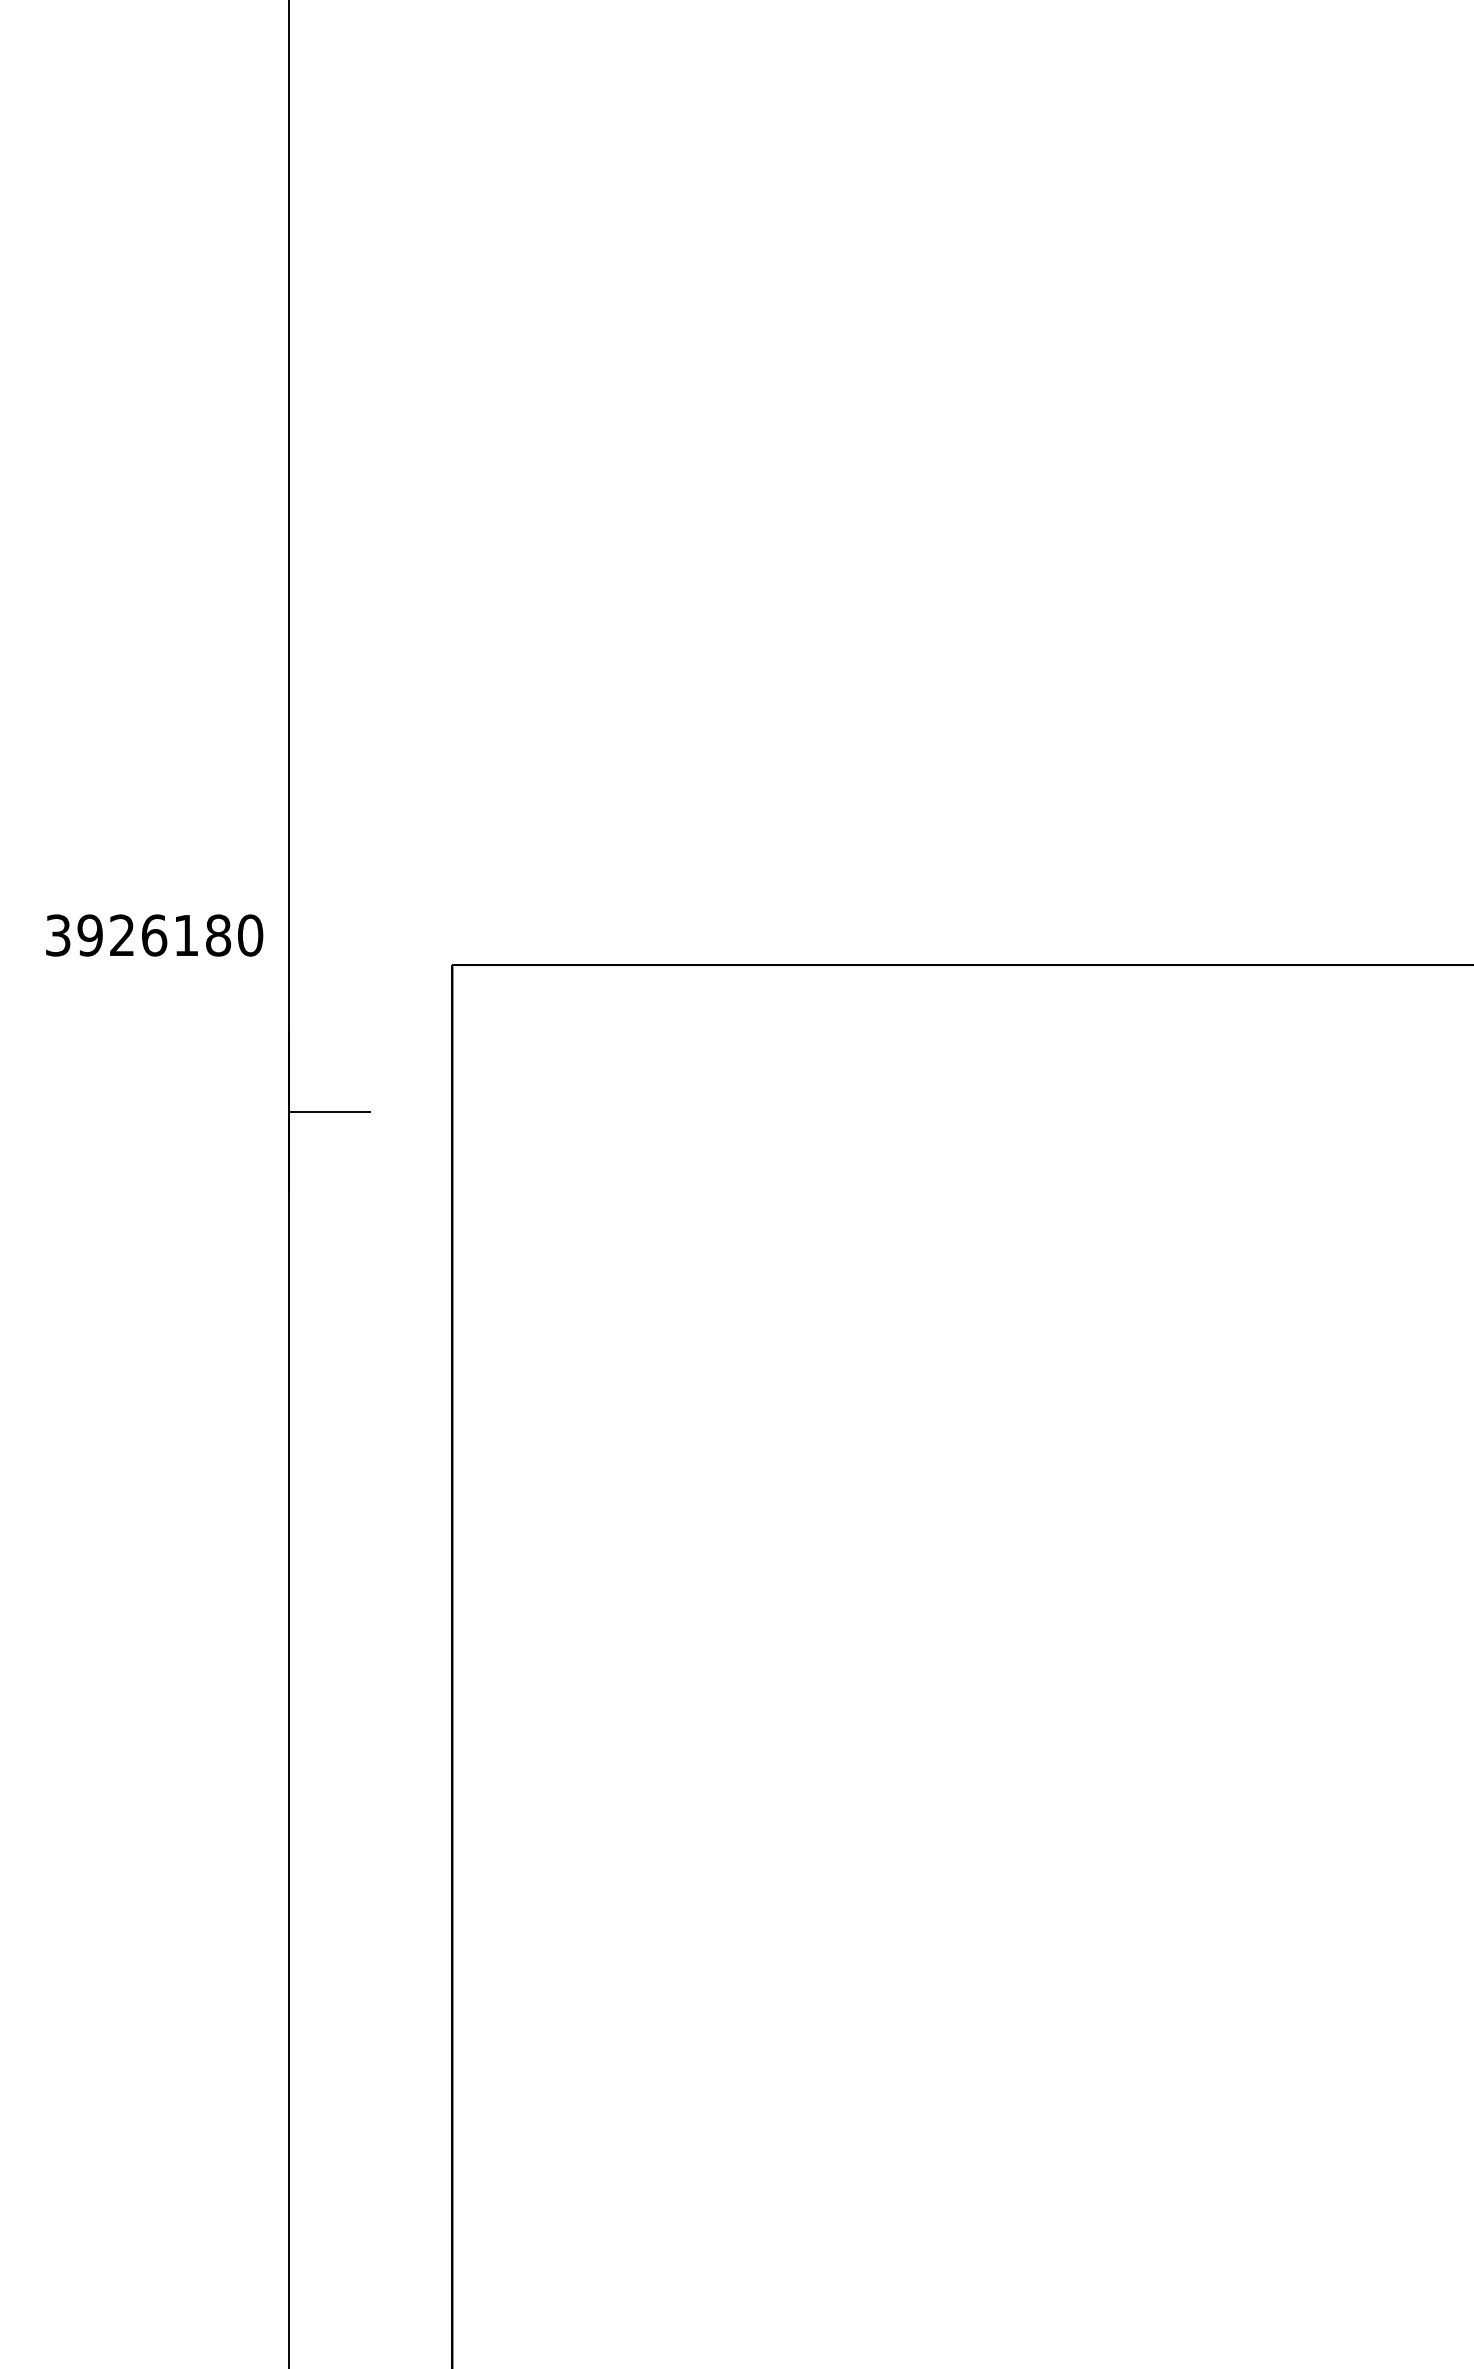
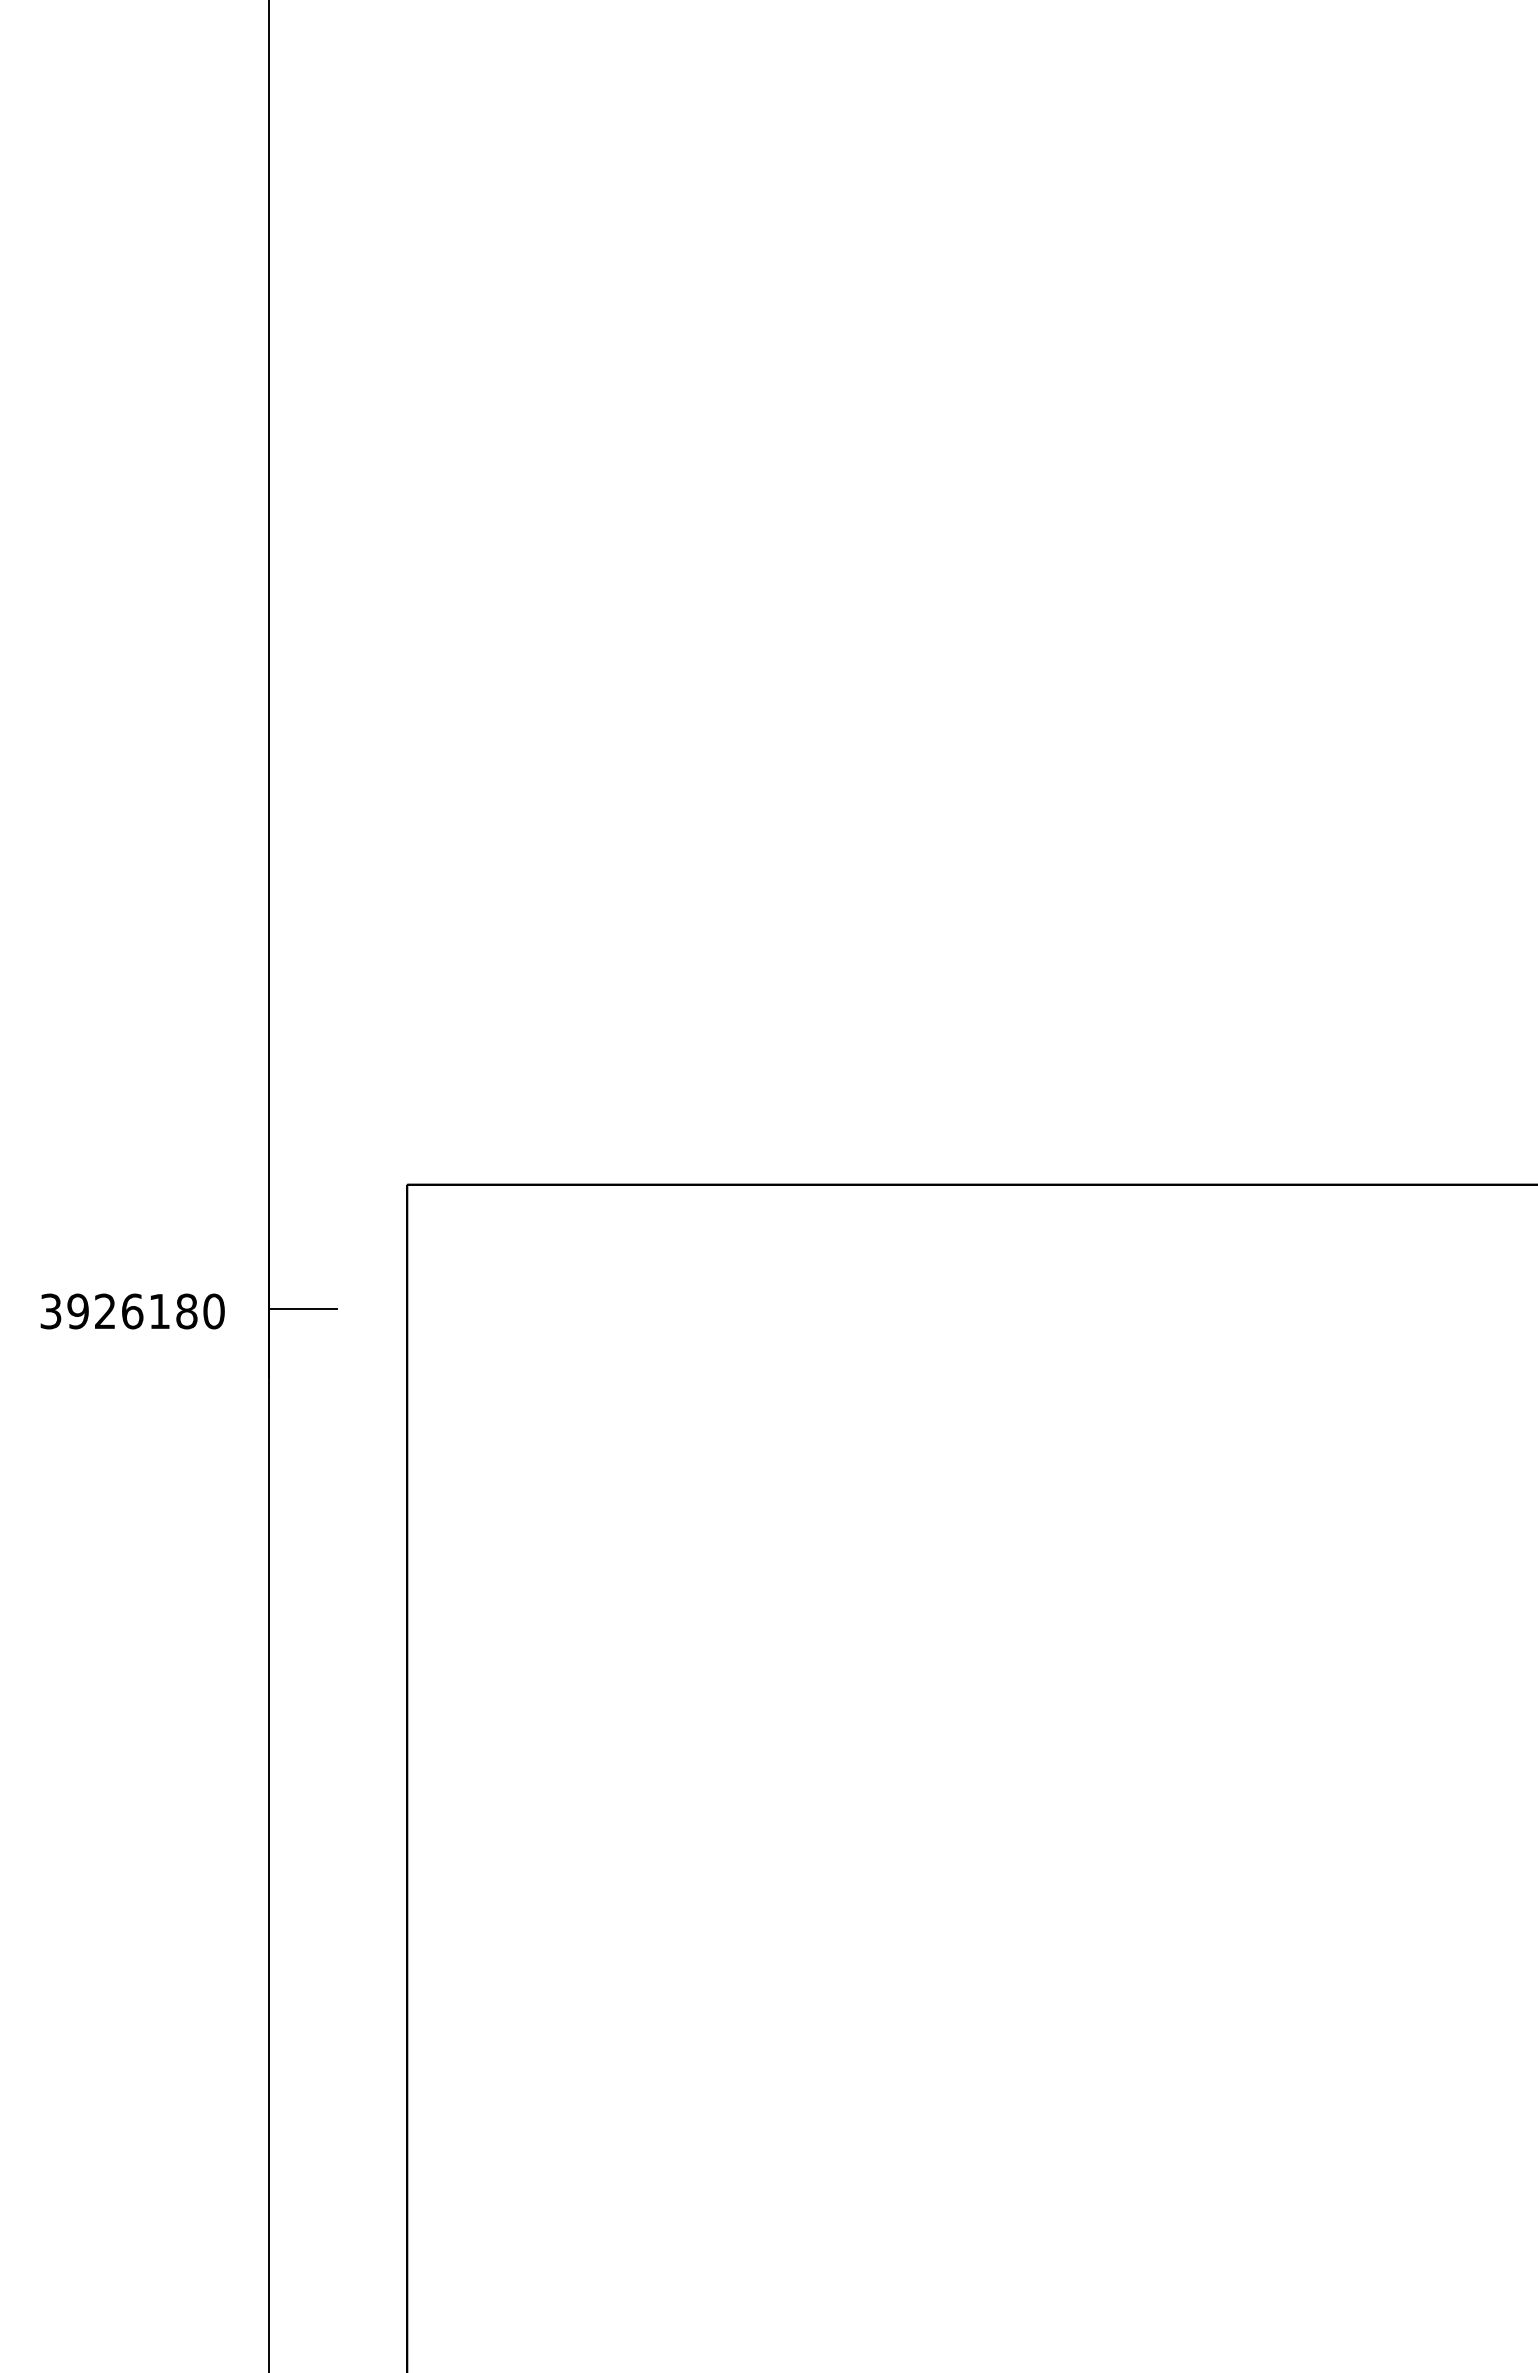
text: (154, 935) -> (132, 1311), moved

